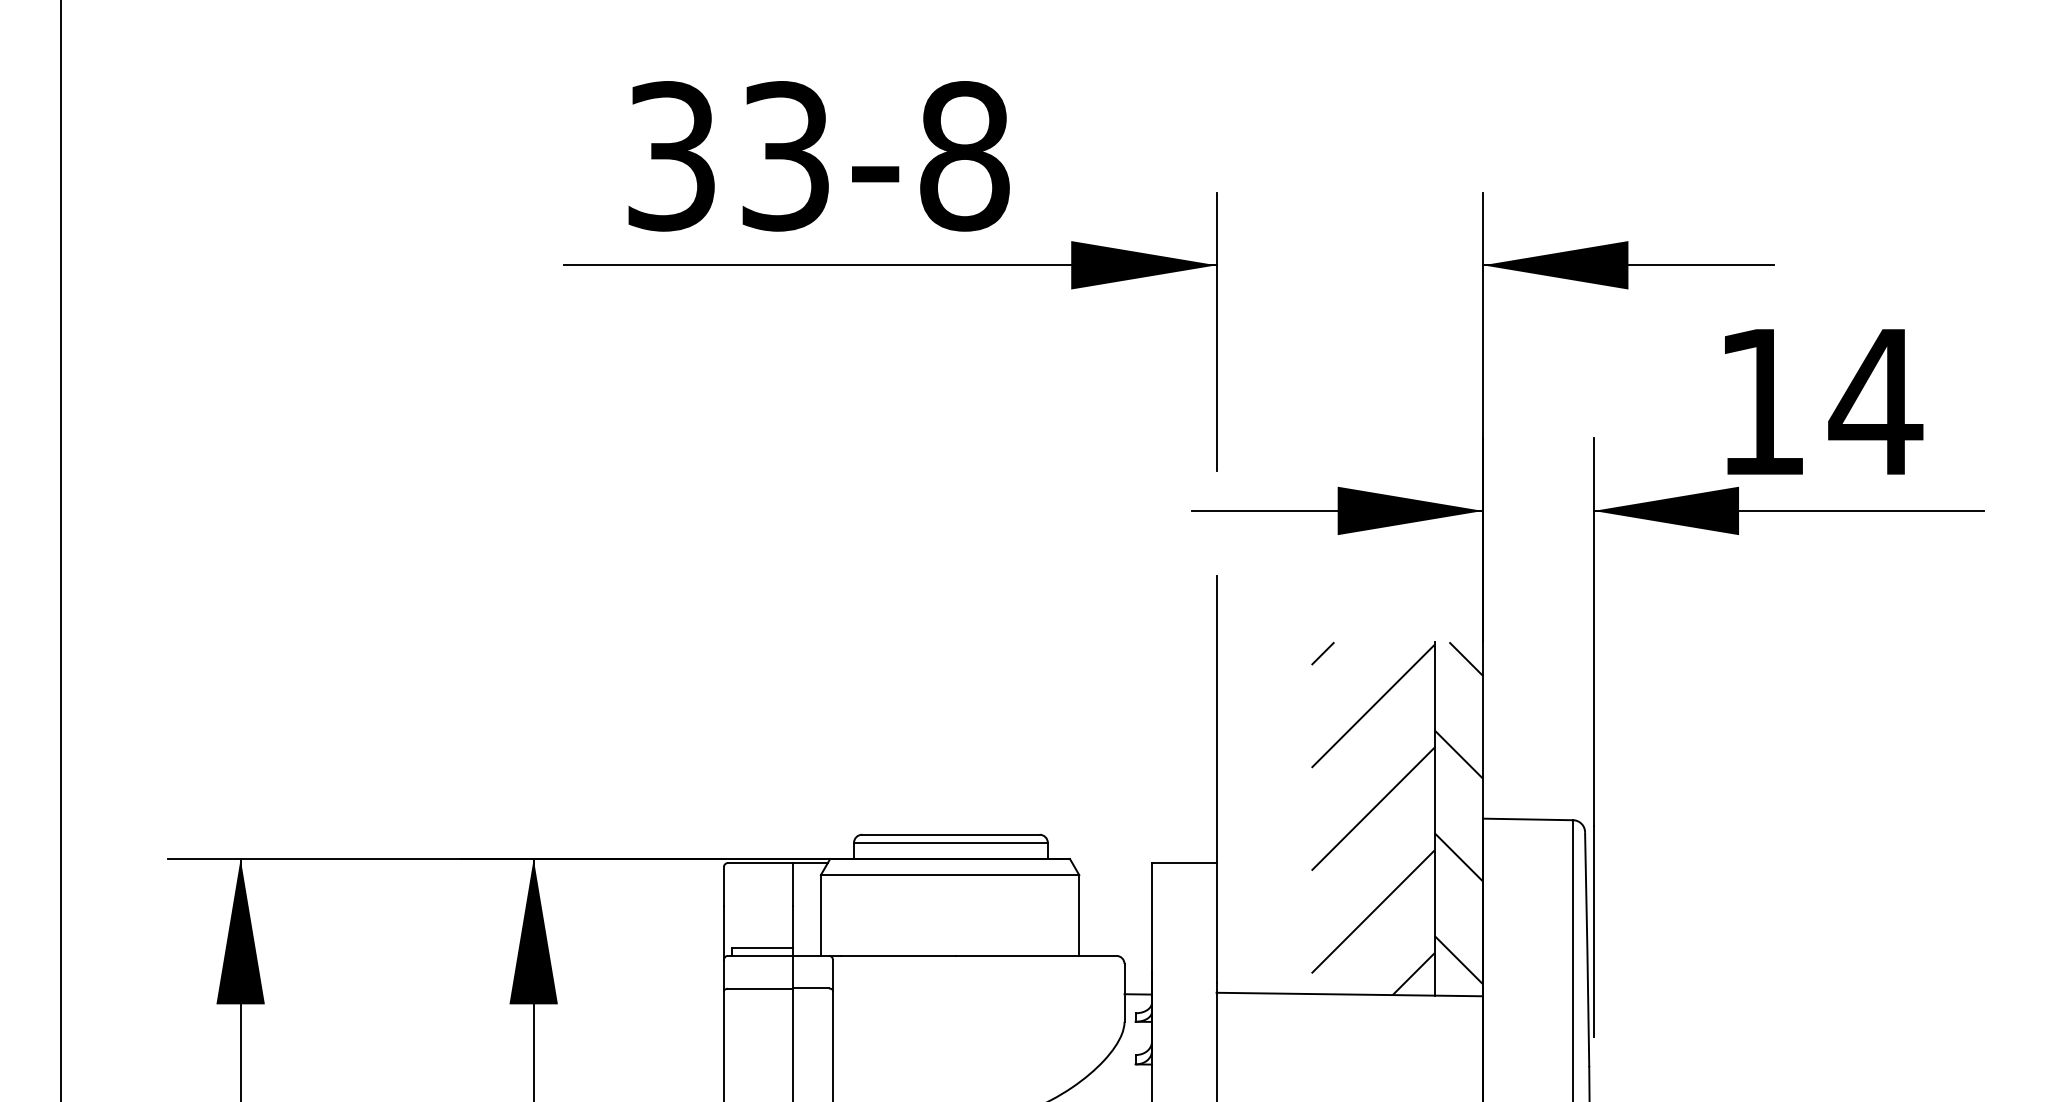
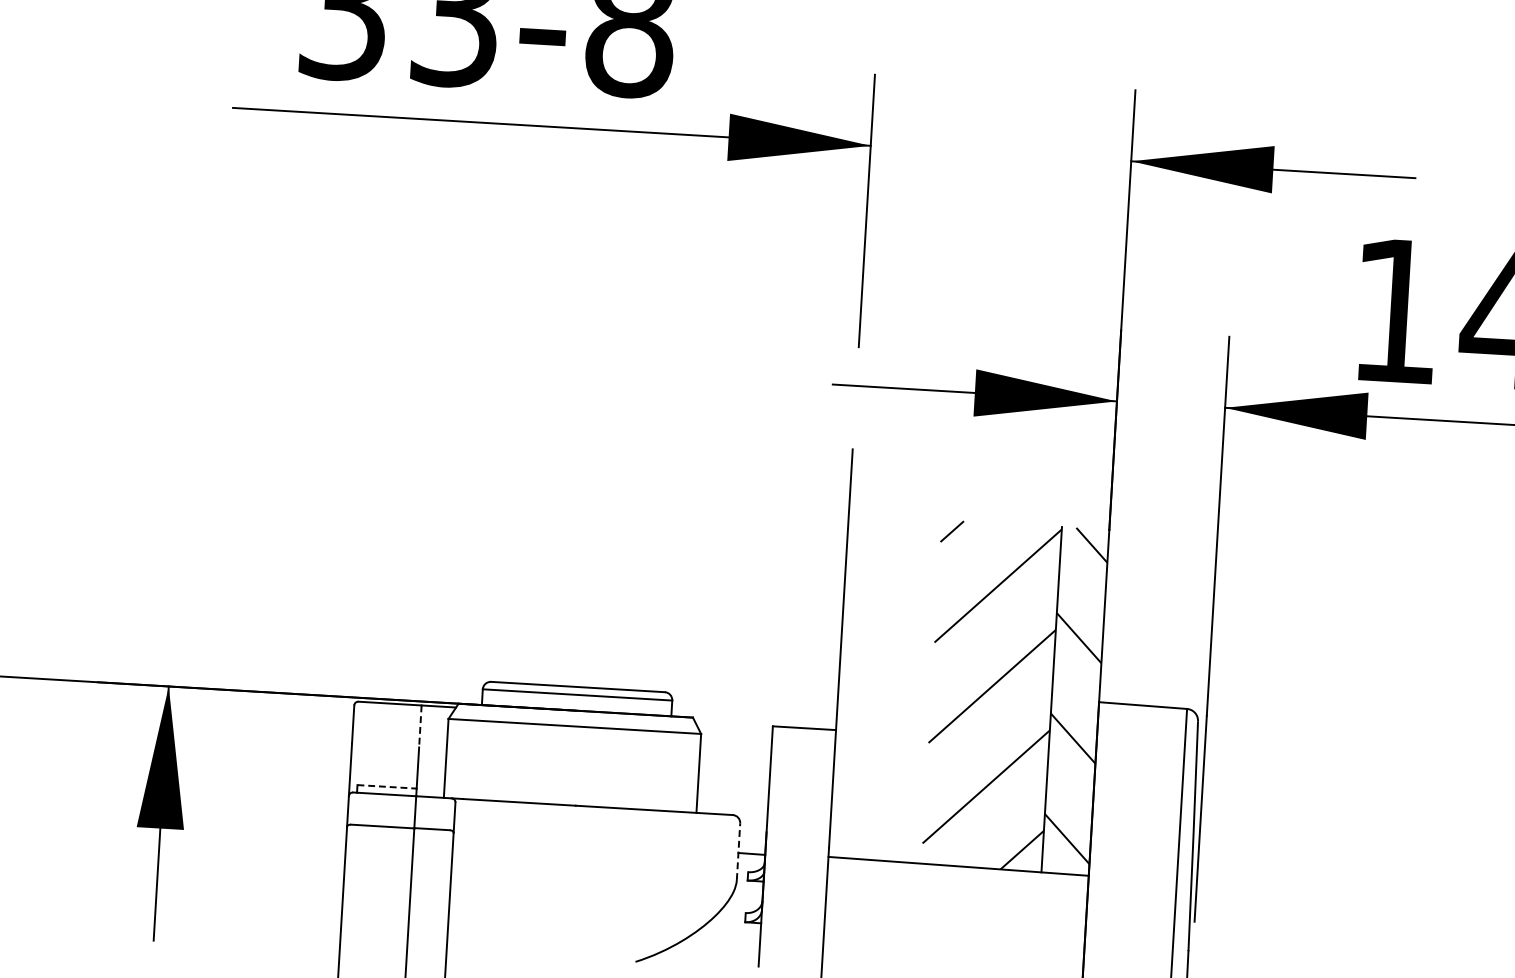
line: (792, 884) -> (420, 726), solid -> dashed
line: (762, 948) -> (387, 787), solid -> dashed
line: (1124, 992) -> (738, 851), solid -> dashed

